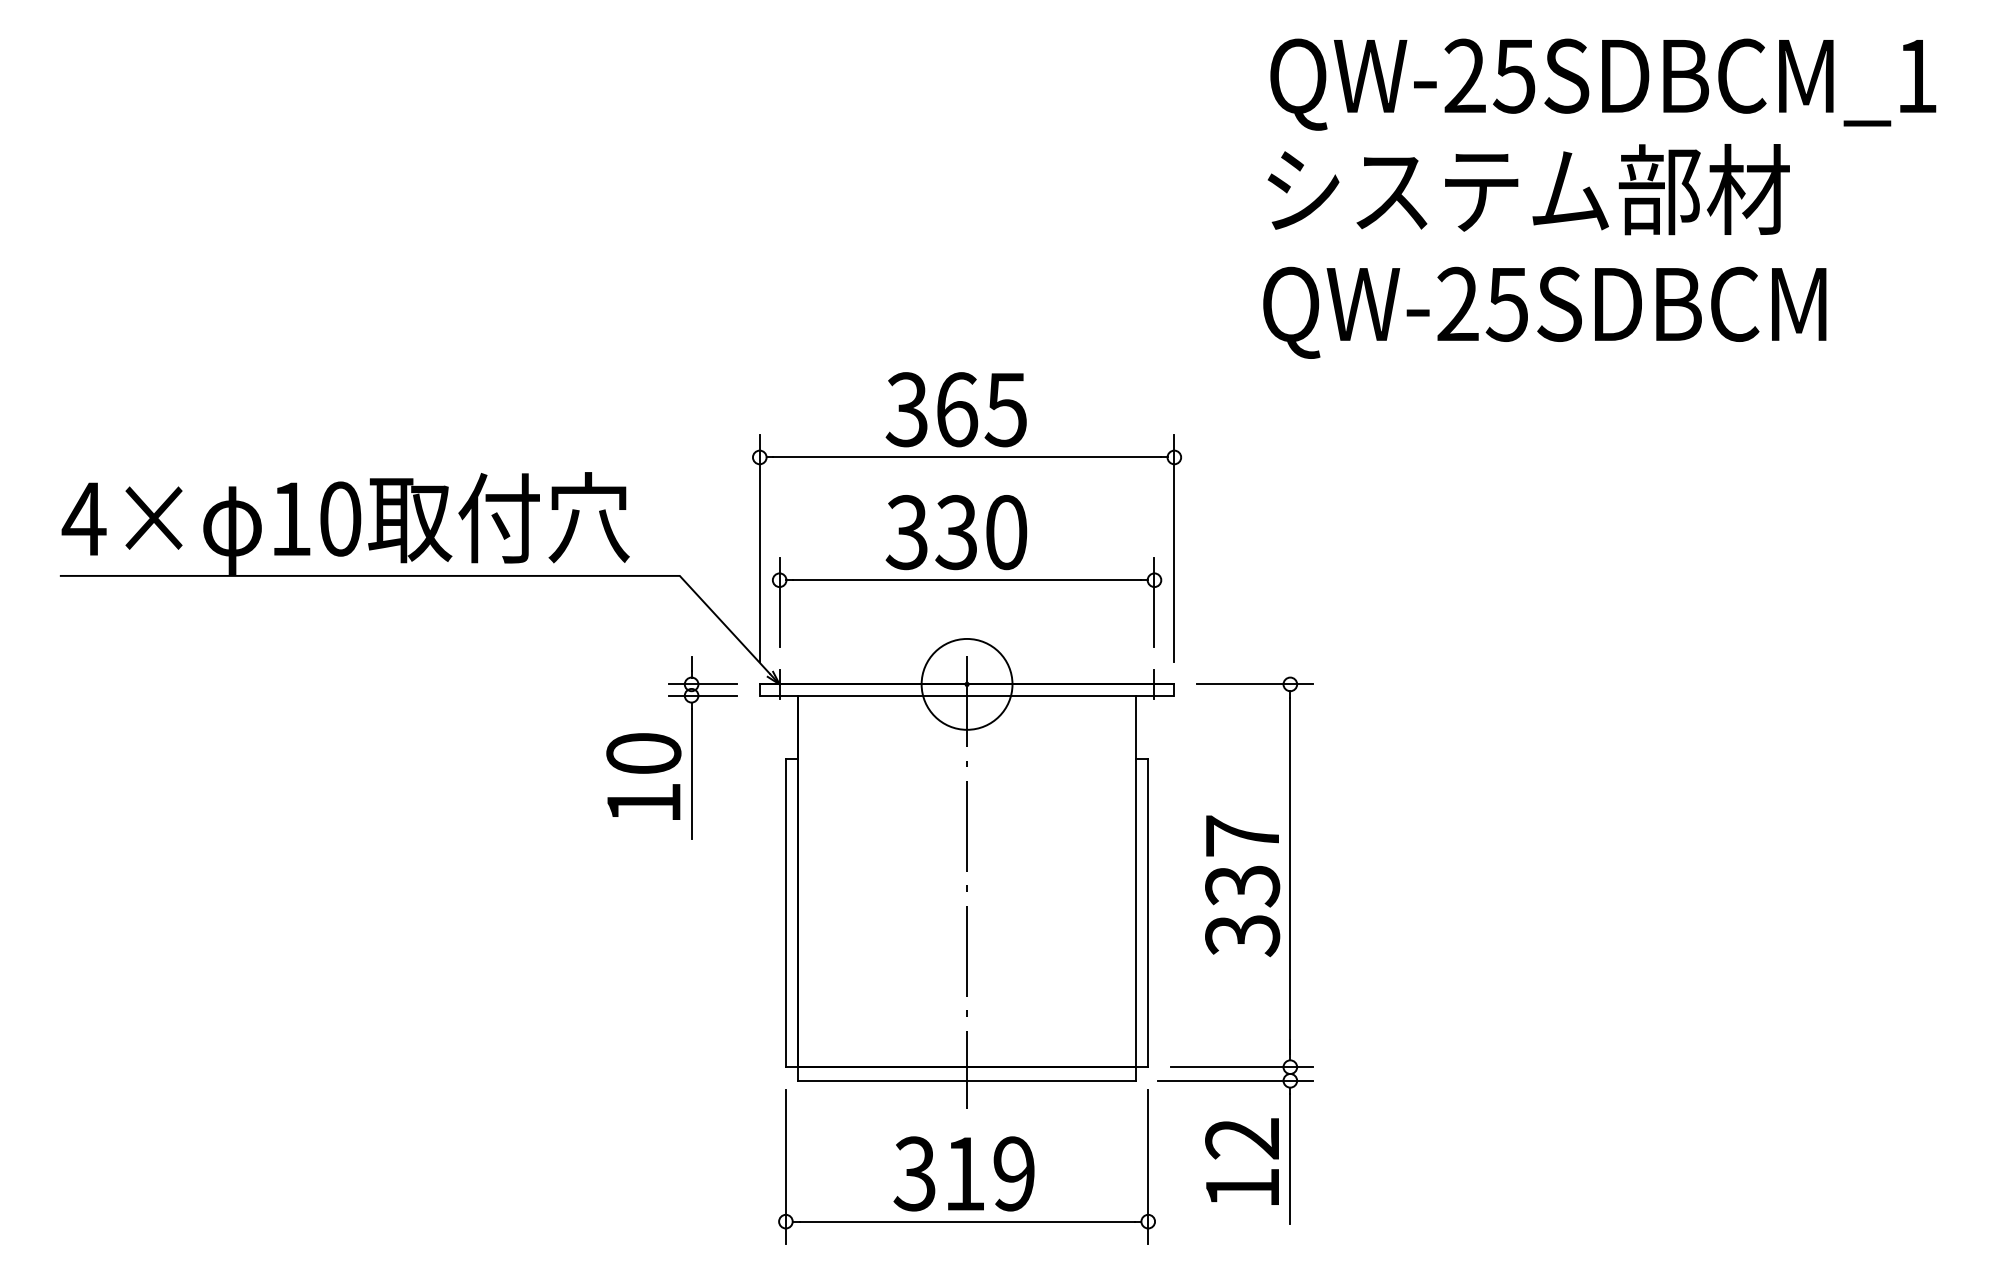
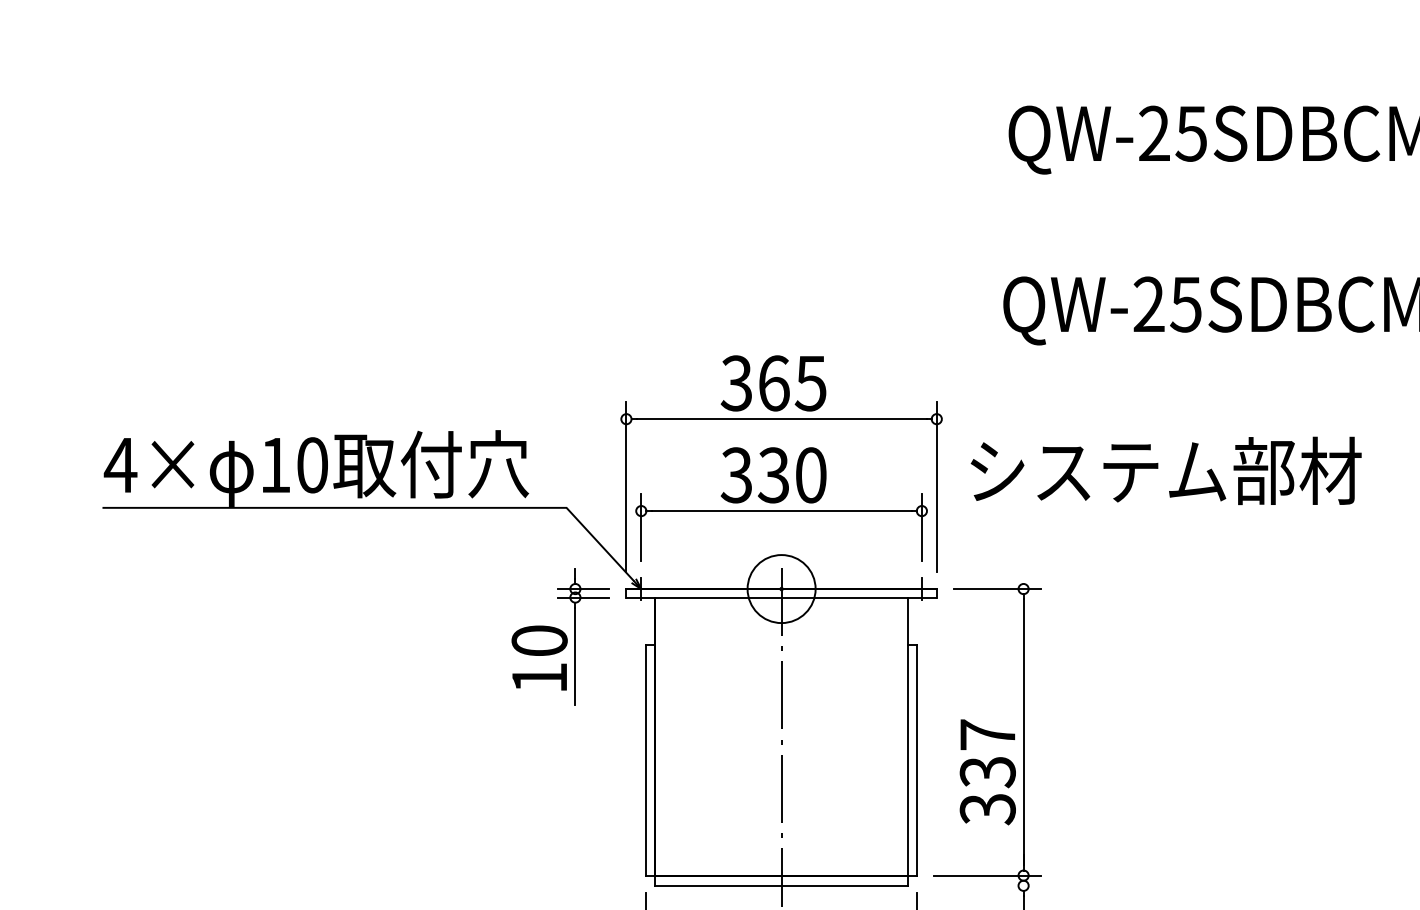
text: (1528, 189) -> (1165, 470), moved
text: (1242, 886) -> (987, 772), moved
line: (1235, 1080) -> (982, 885), removed

